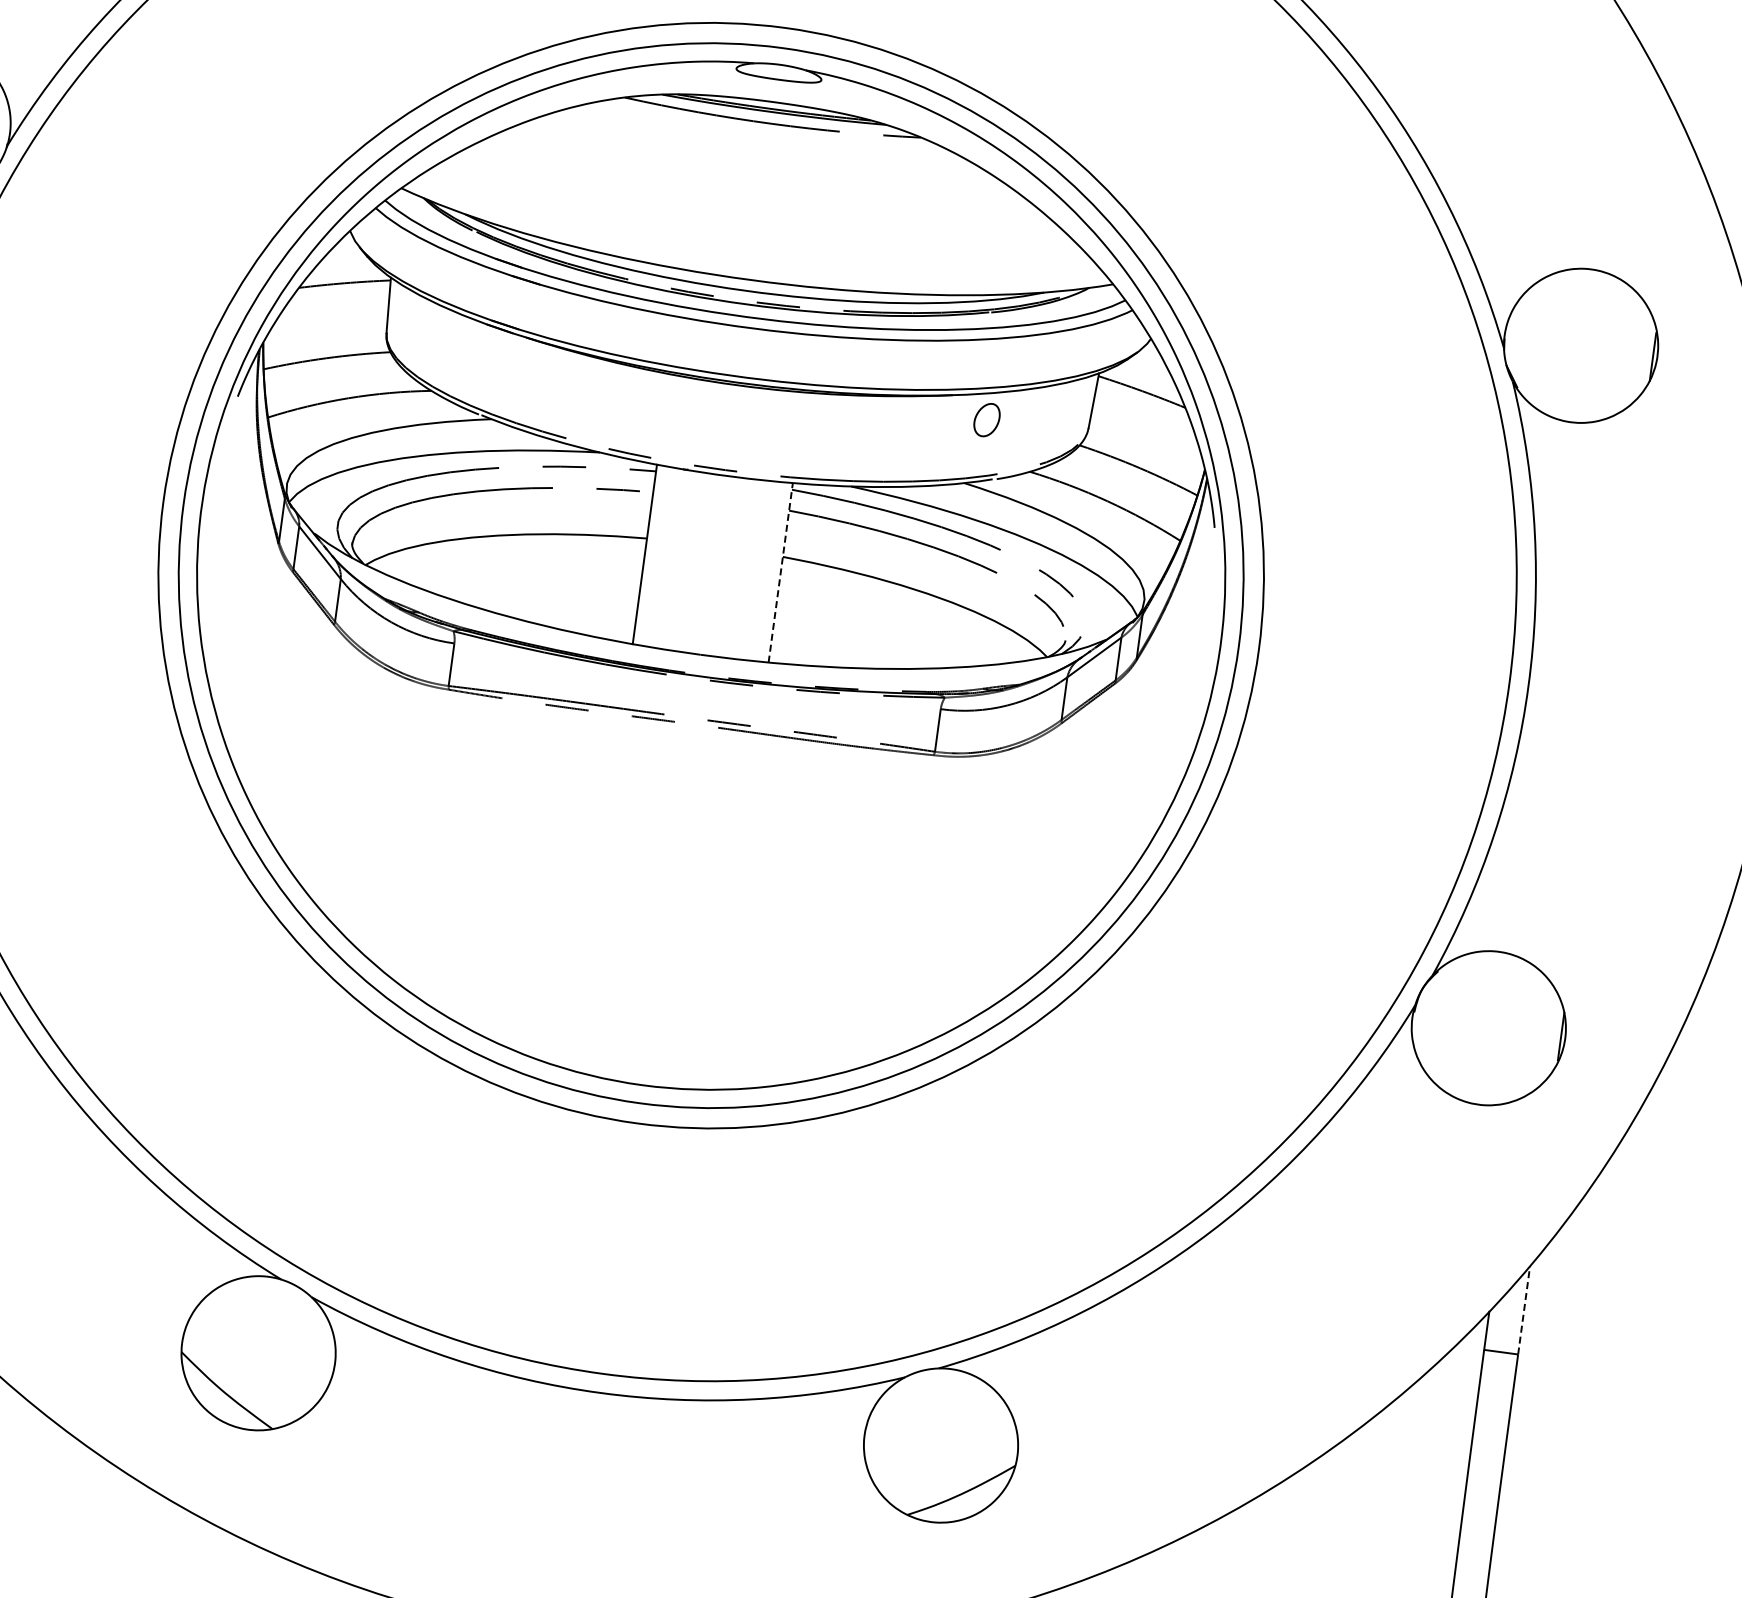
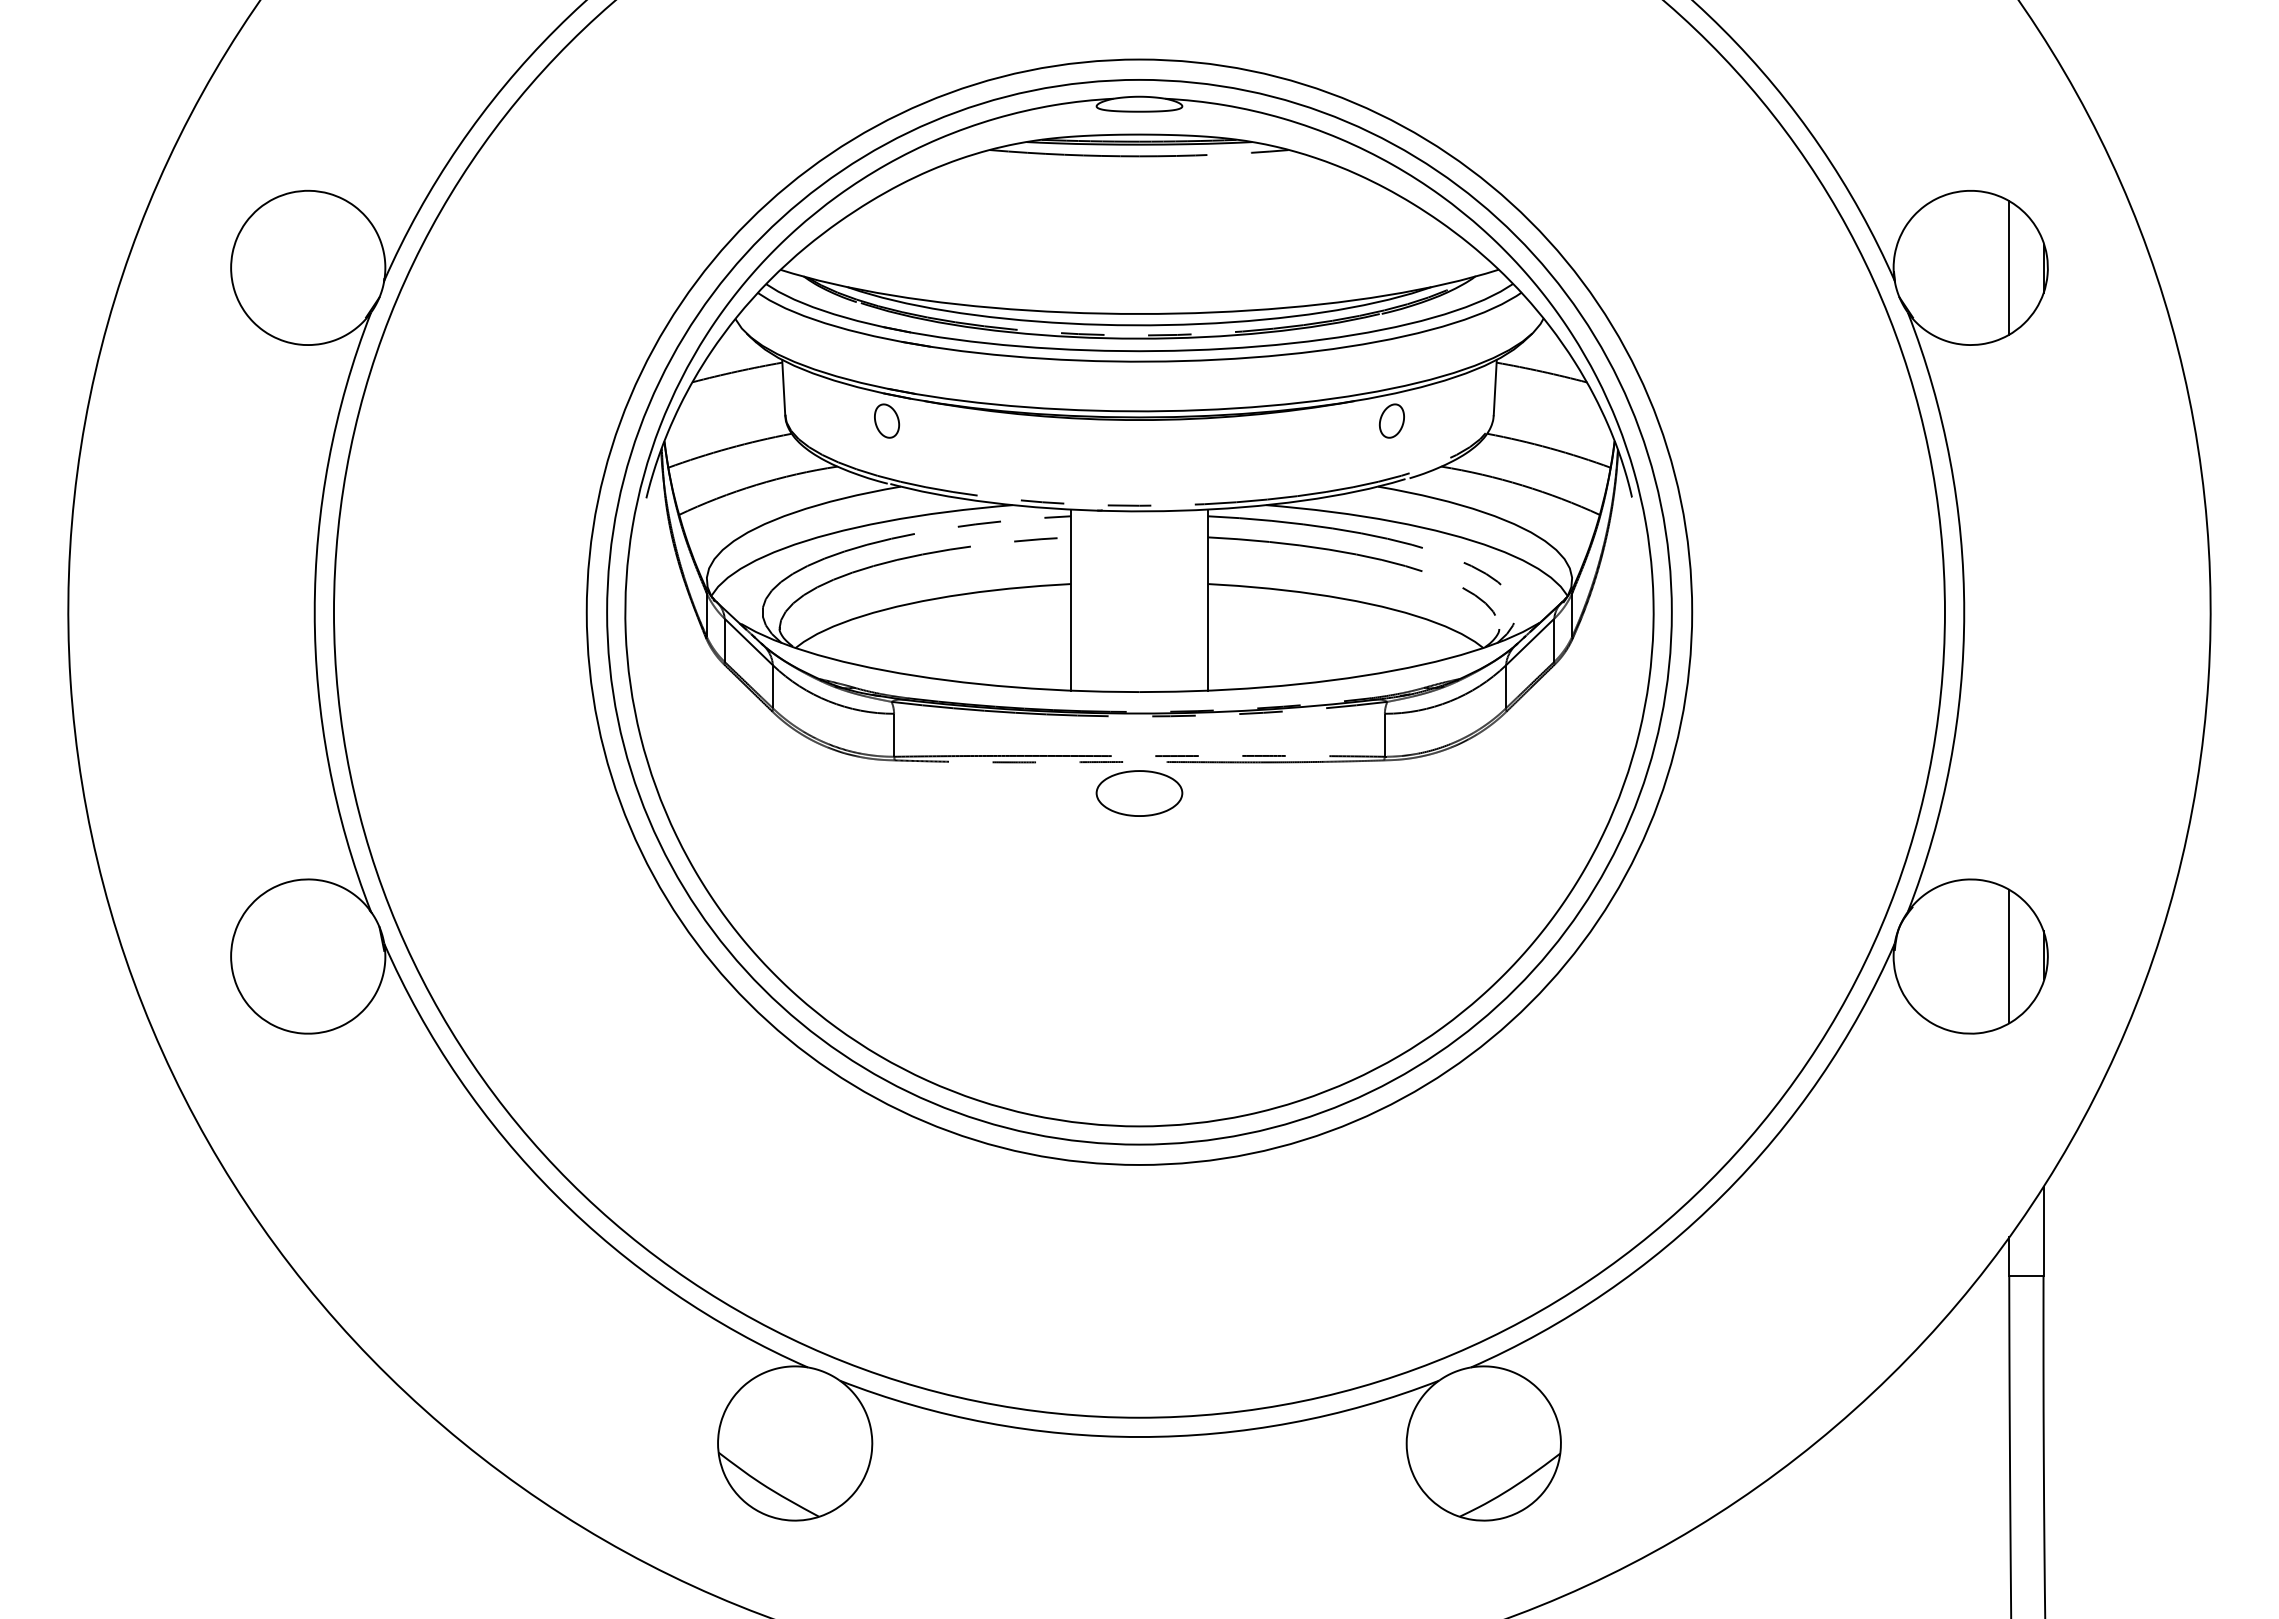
line: (1619, 350) -> (2009, 267), added
part: (487, 351) -> (887, 420), added
line: (781, 573) -> (1208, 600), dashed -> solid
part: (686, 755) -> (1139, 793), added
line: (1527, 1032) -> (2009, 955), added
line: (1524, 1310) -> (2043, 1231), dashed -> solid

